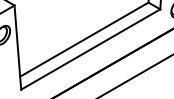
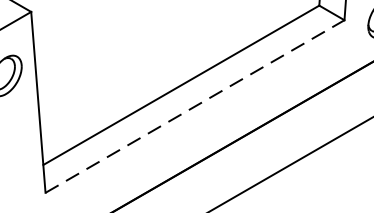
line: (91, 49) -> (196, 106), solid -> dashed

